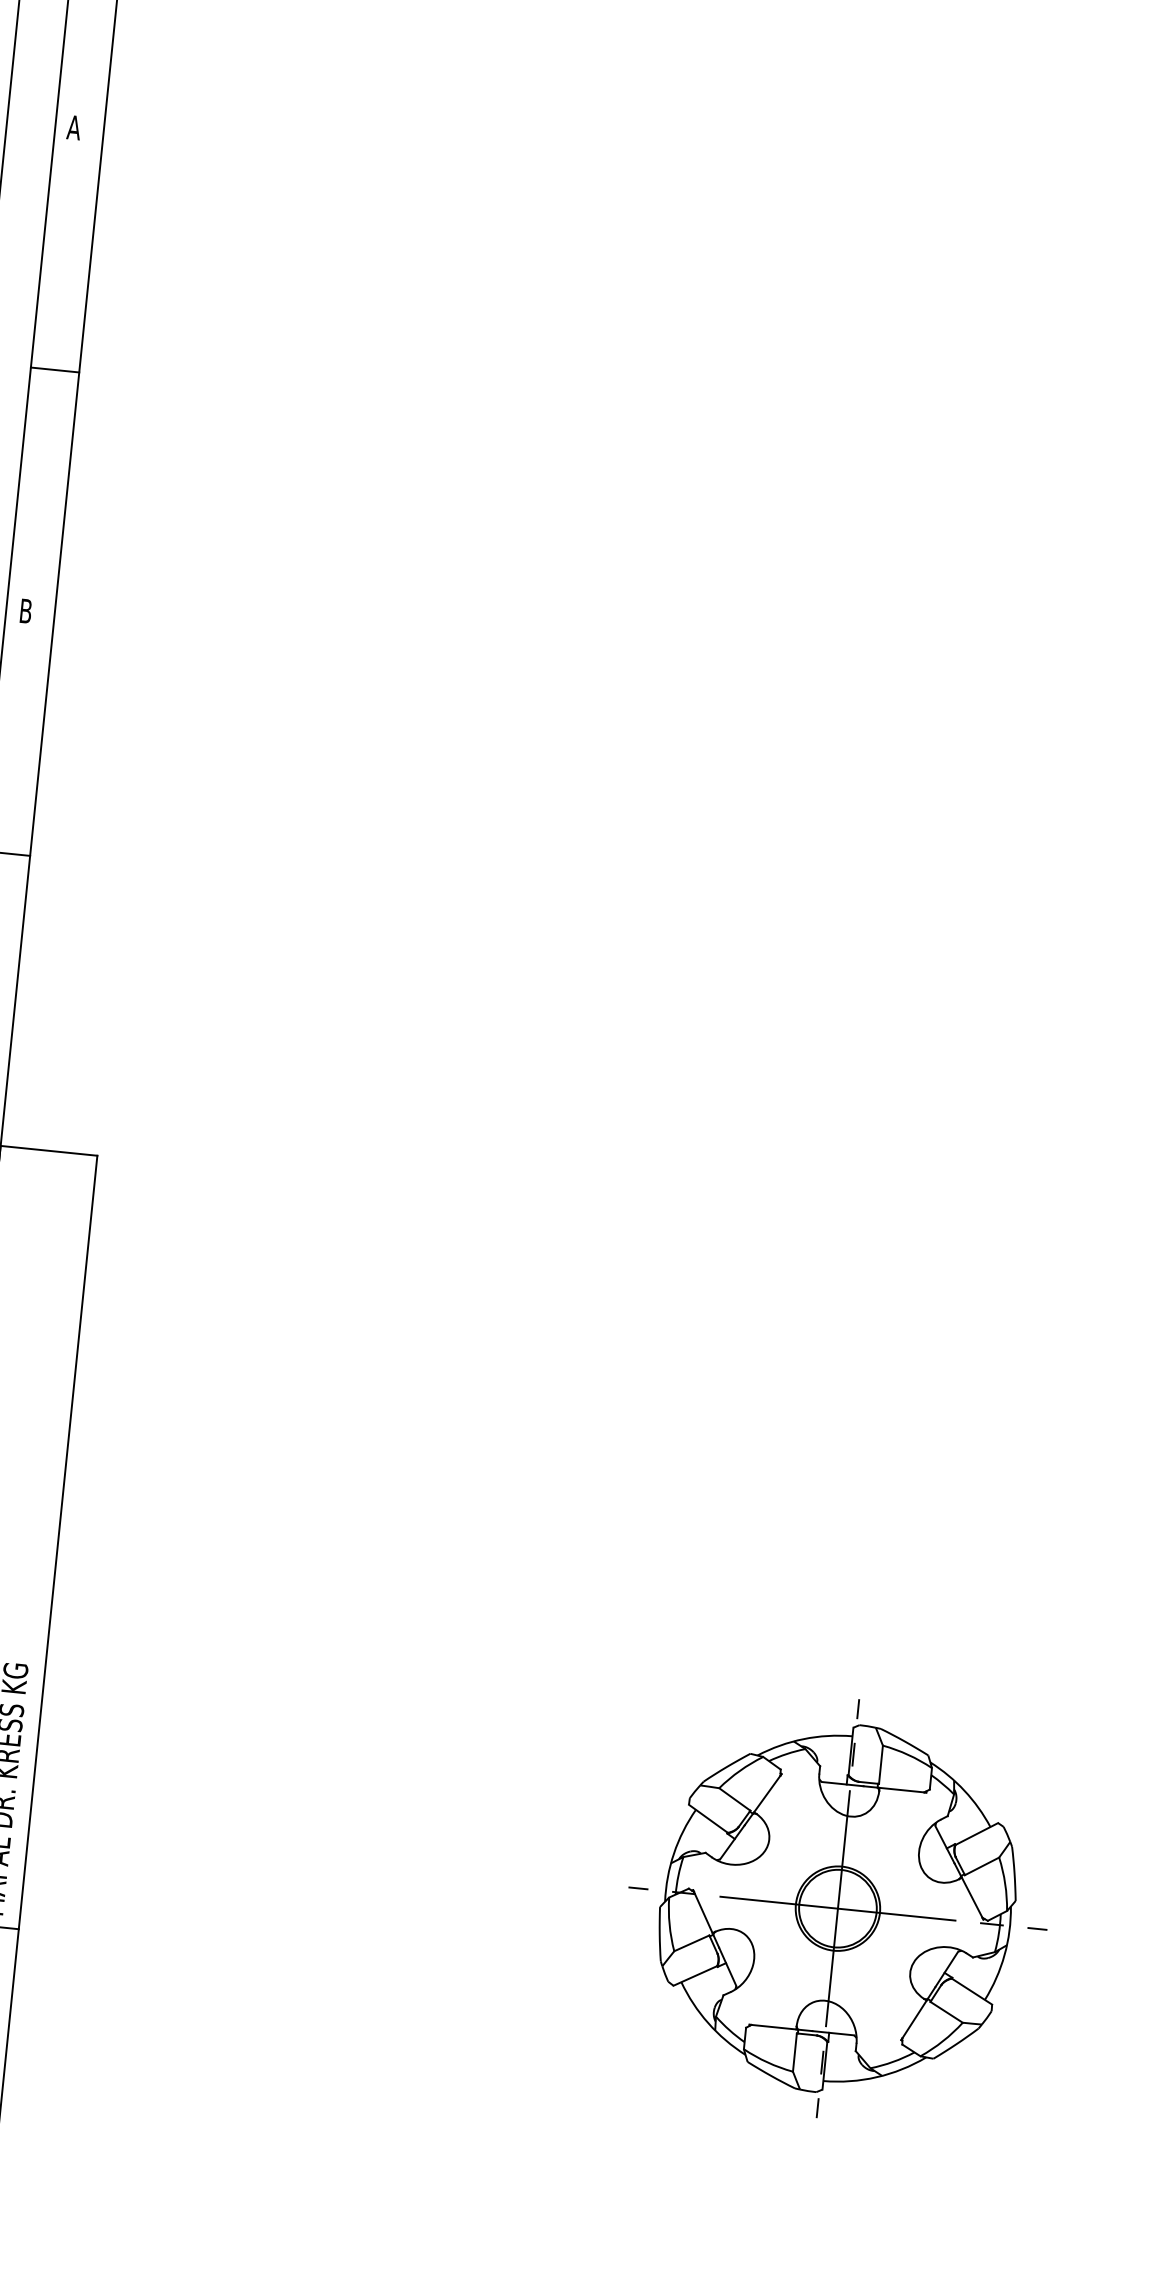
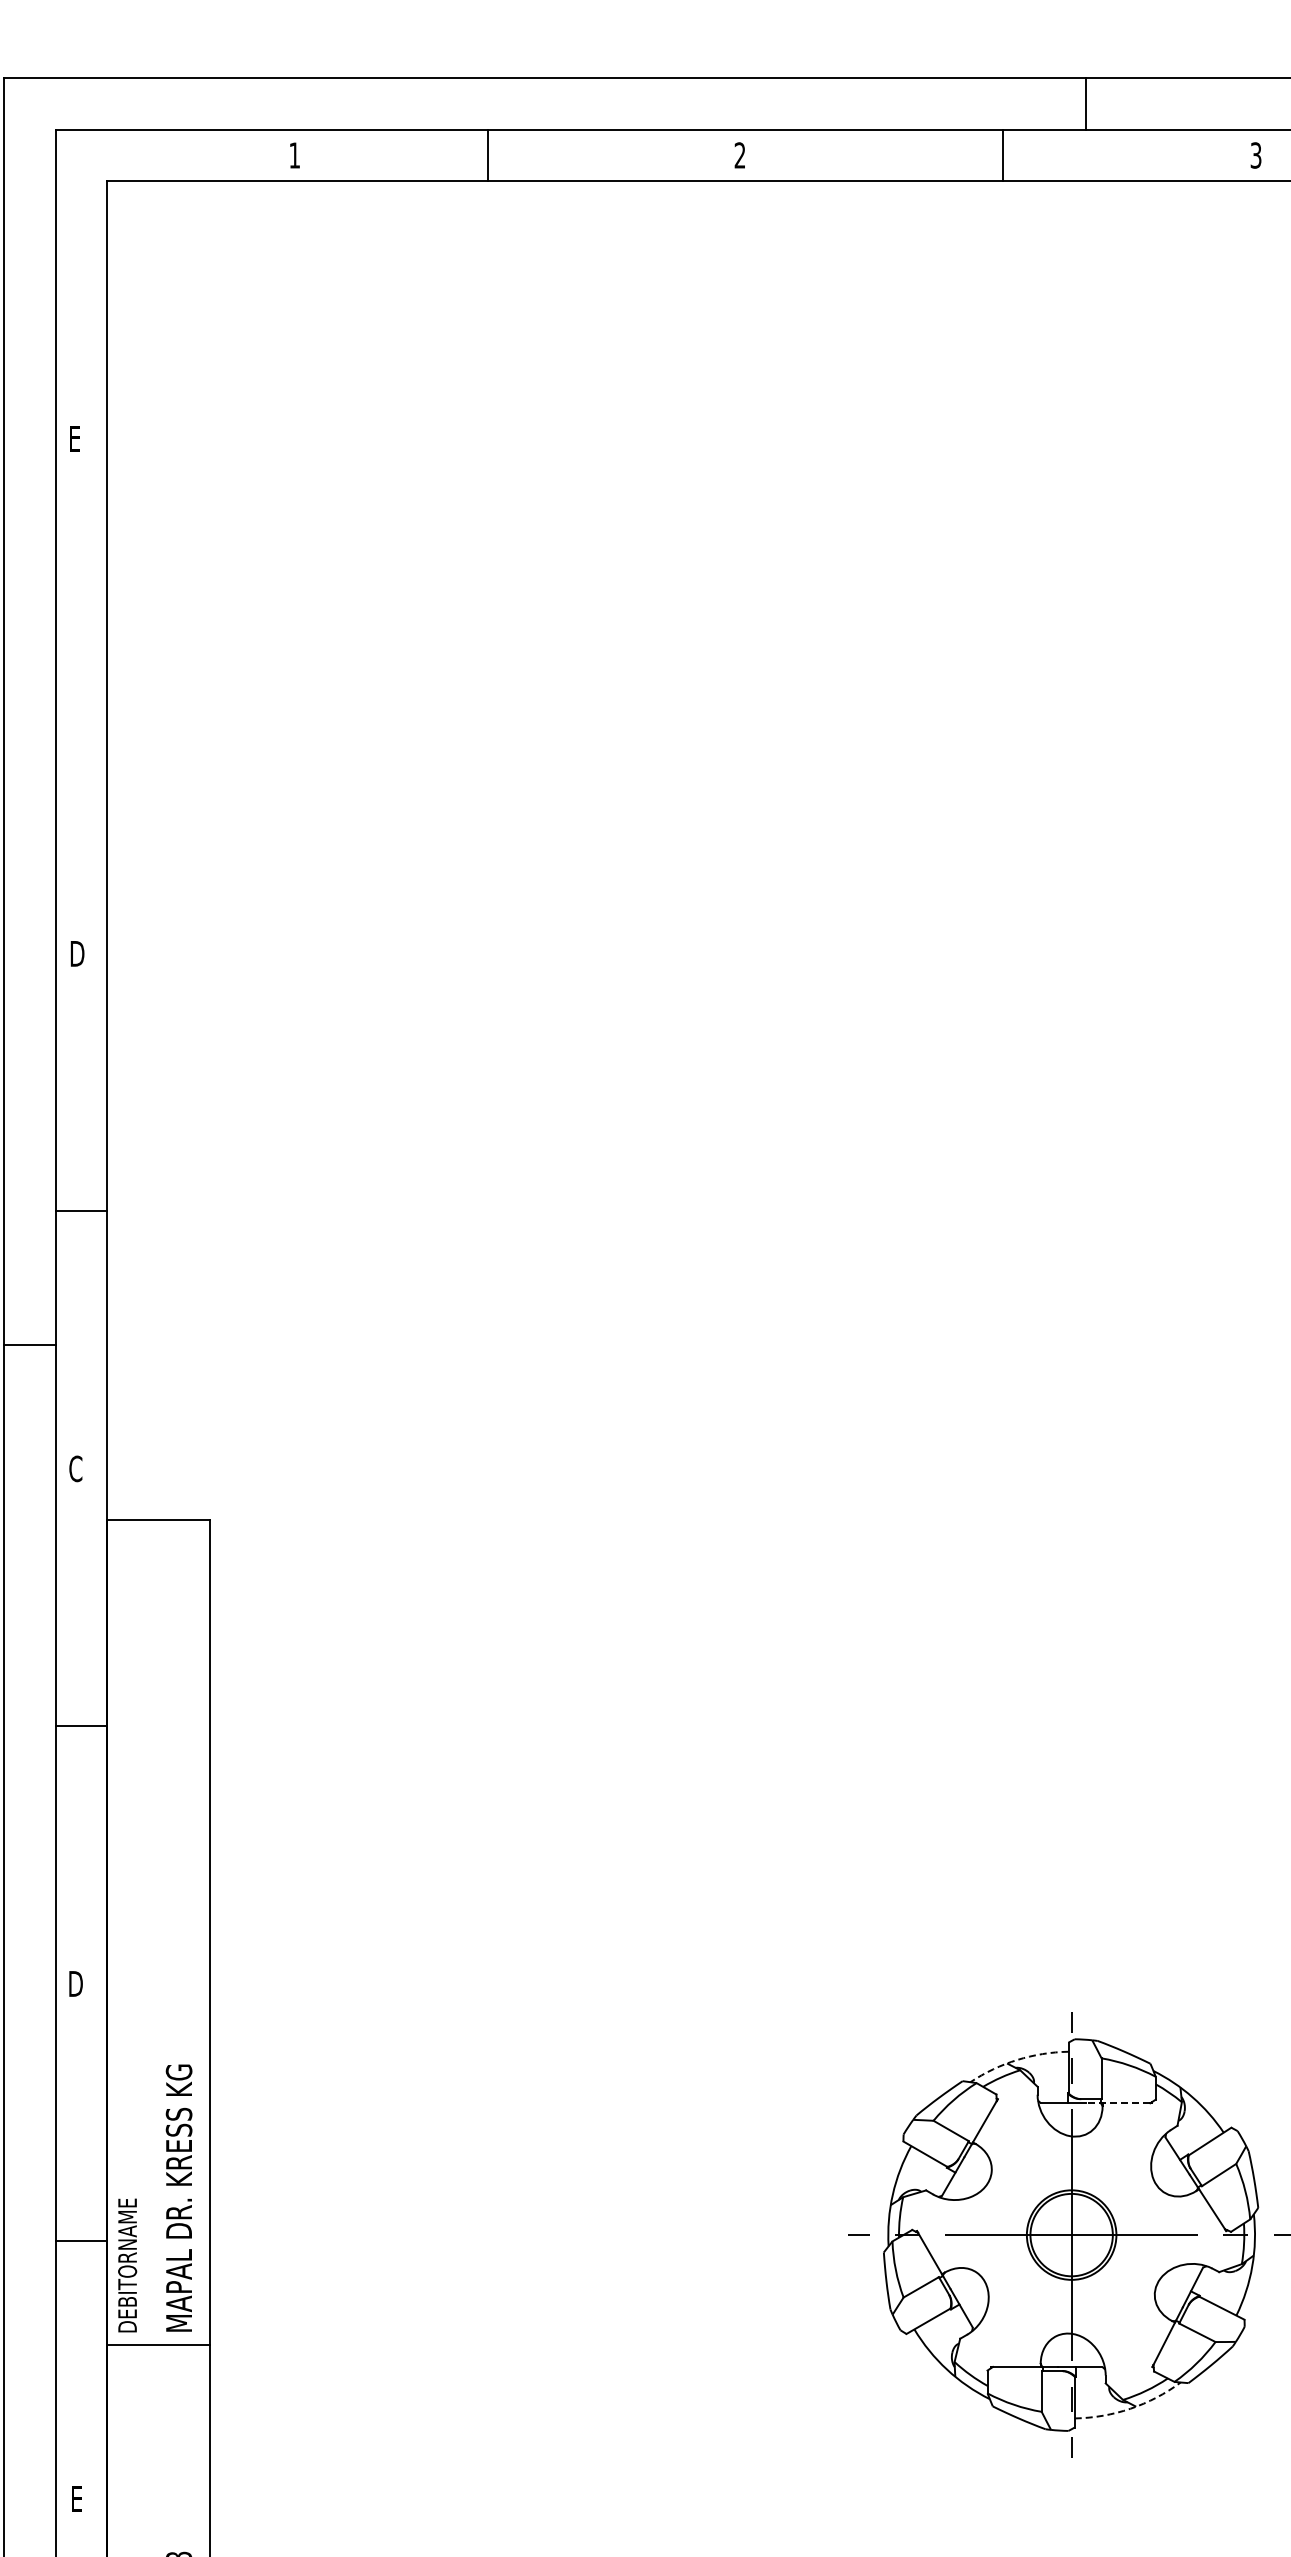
text: (74, 127) -> (75, 438), A -> E
line: (55, 370) -> (81, 696), removed
text: (27, 611) -> (78, 953), B -> D
arc: (803, 1738) -> (1017, 2059), solid -> dashed
line: (893, 1789) -> (1117, 2103), solid -> dashed
arc: (876, 2077) -> (1130, 2408), solid -> dashed

